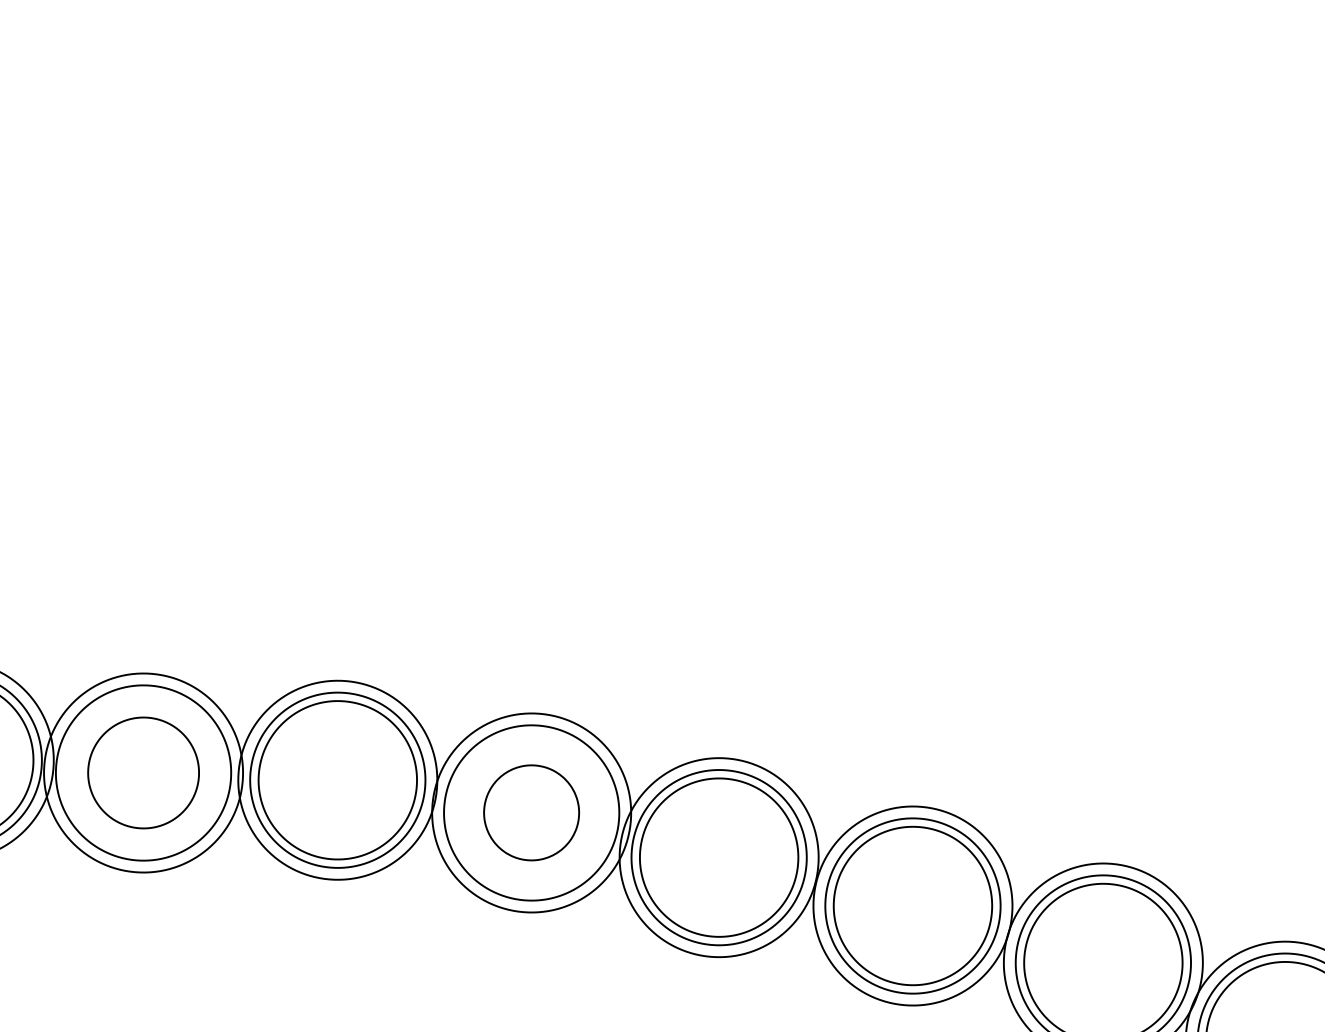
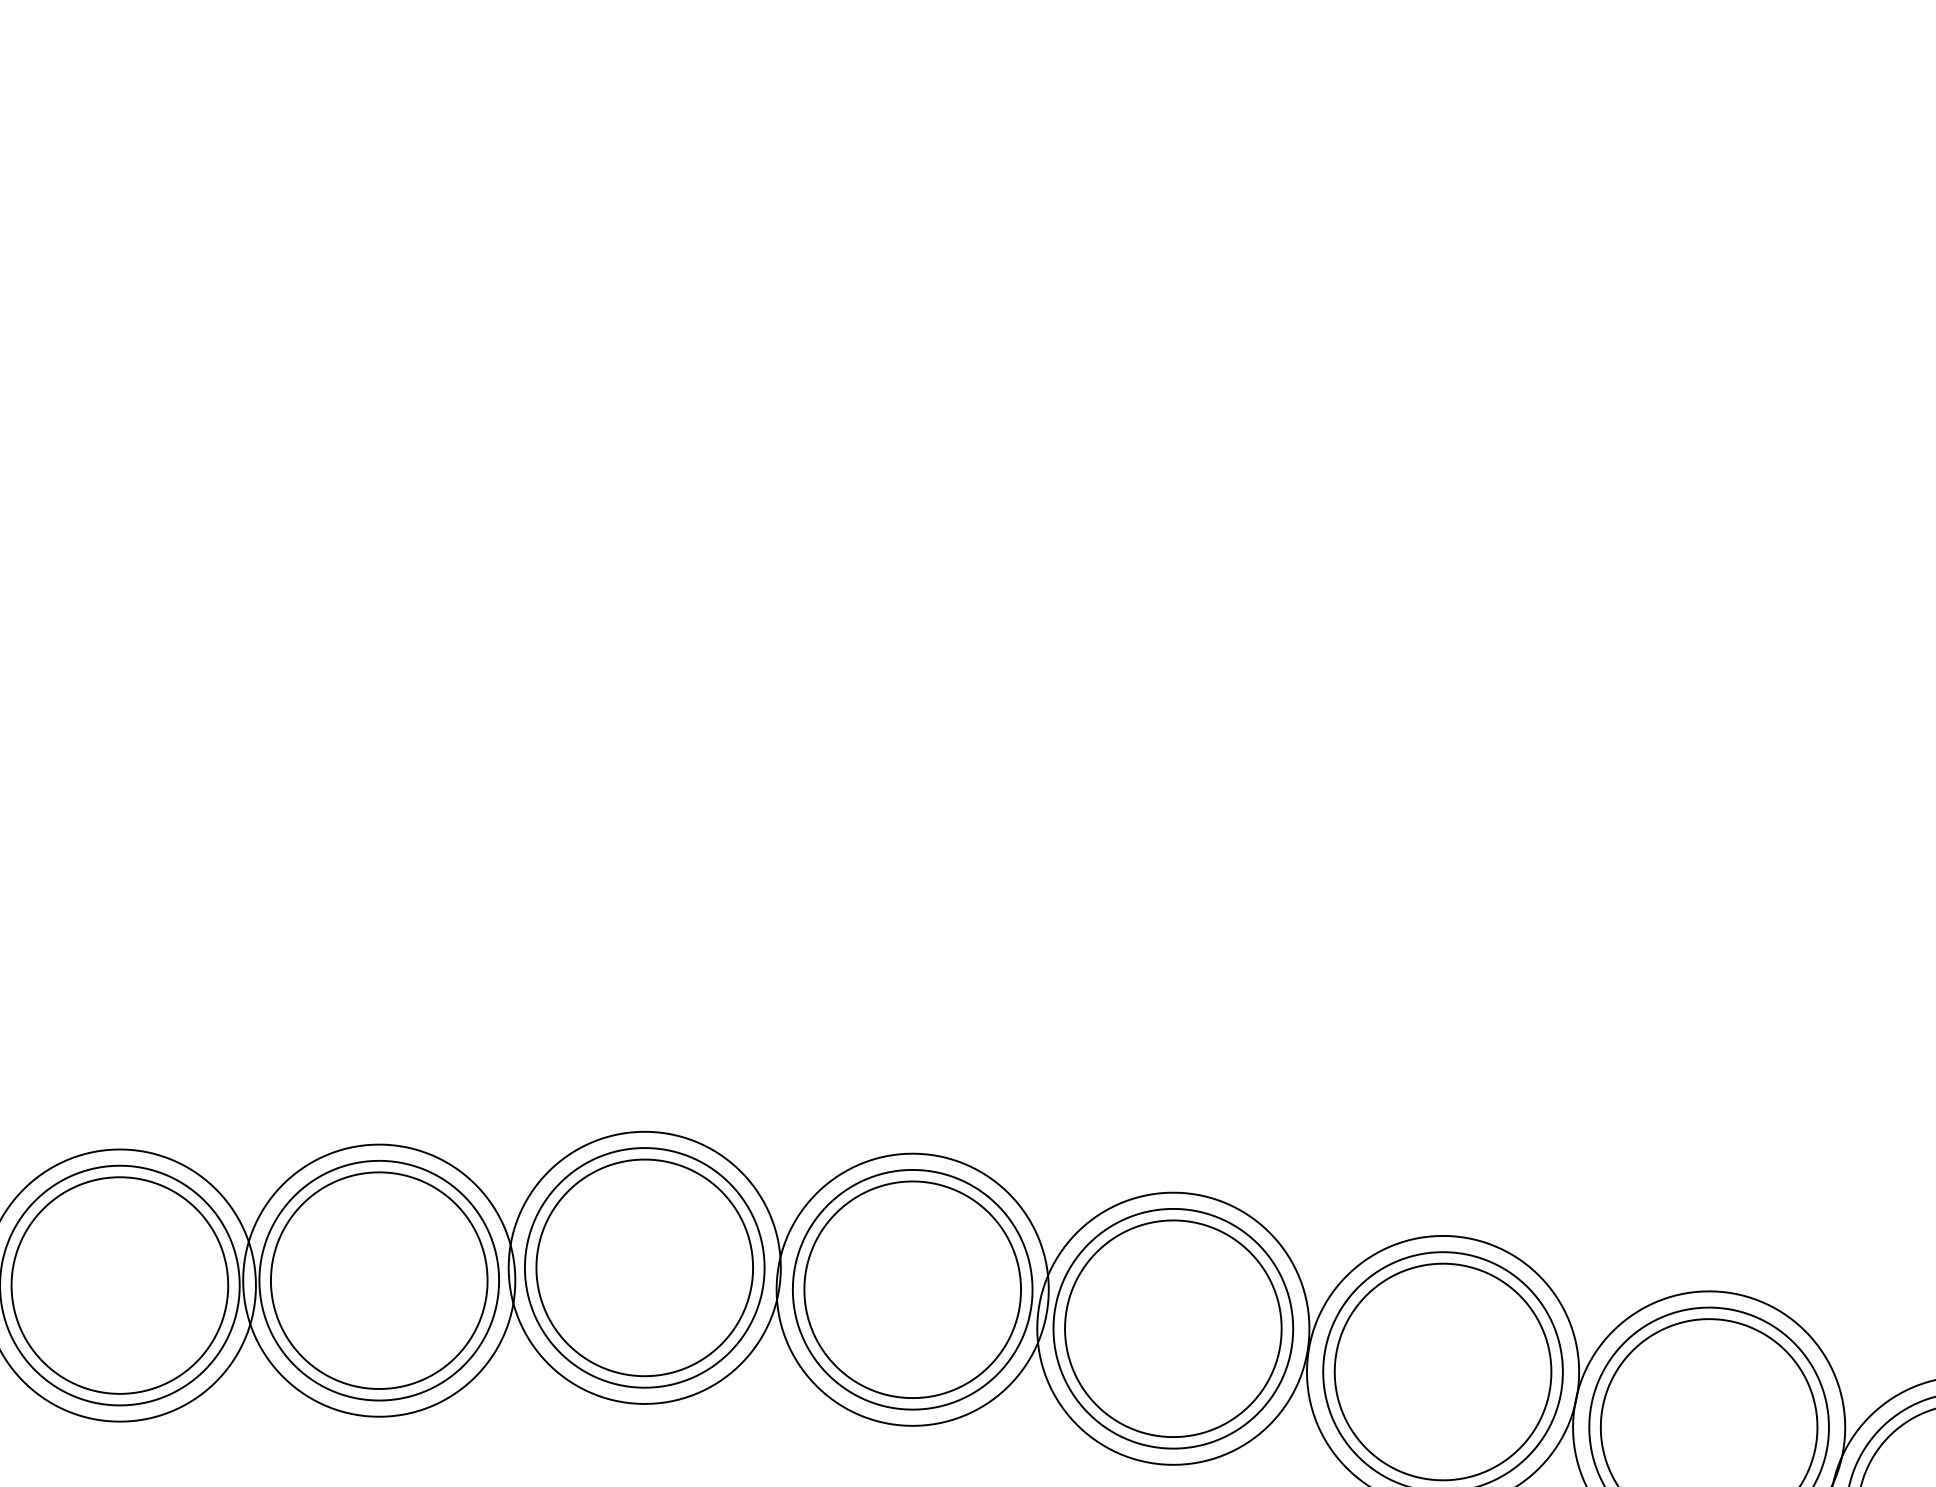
part: (143, 772) -> (379, 1280), size x1.43
part: (531, 812) -> (912, 1289), size x1.67

